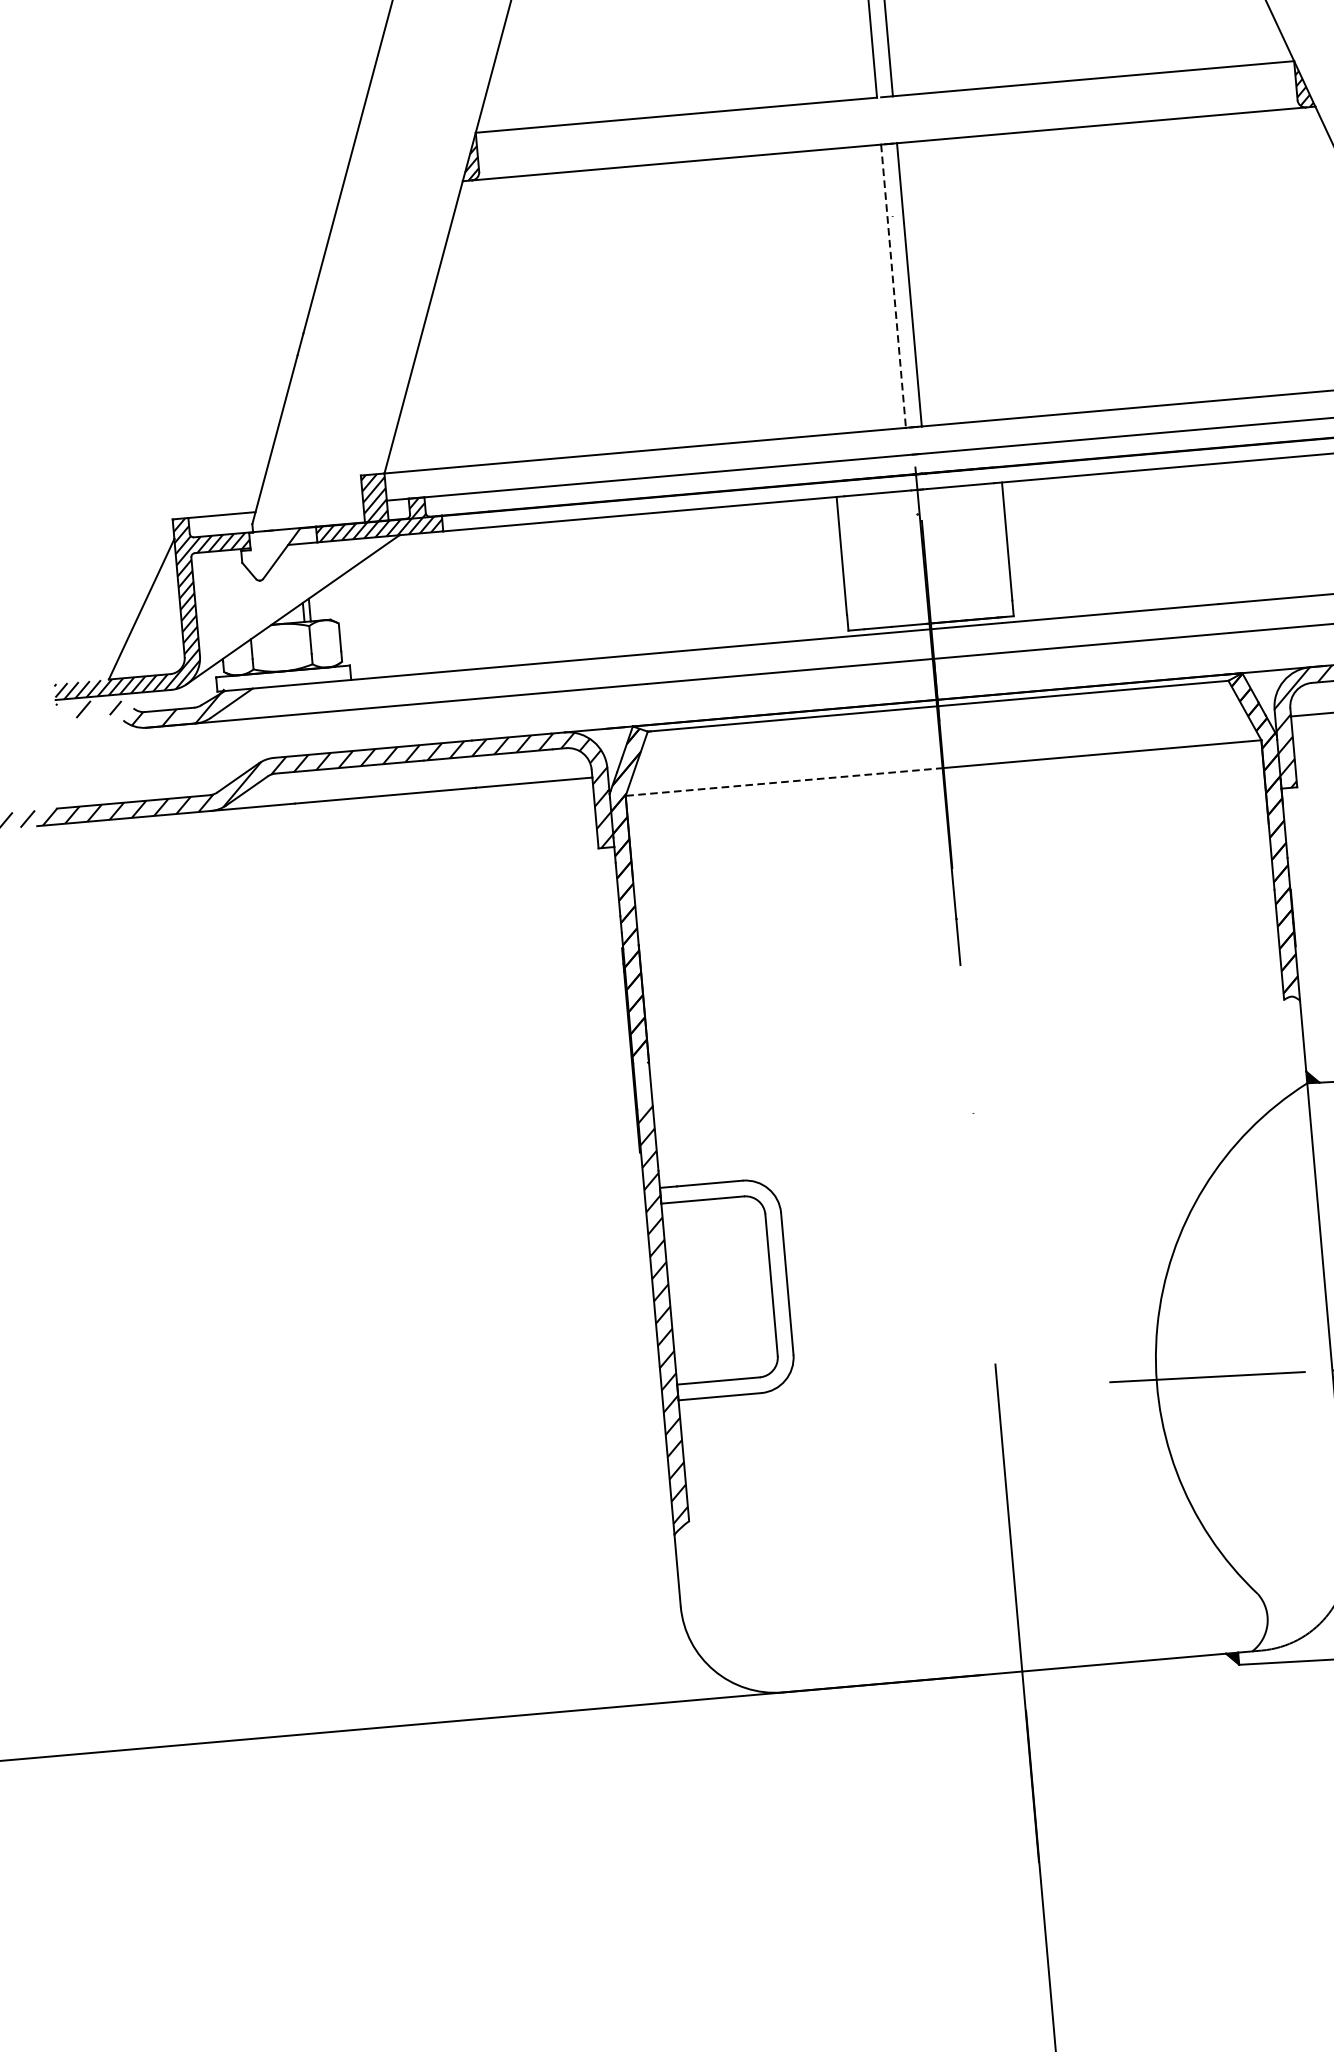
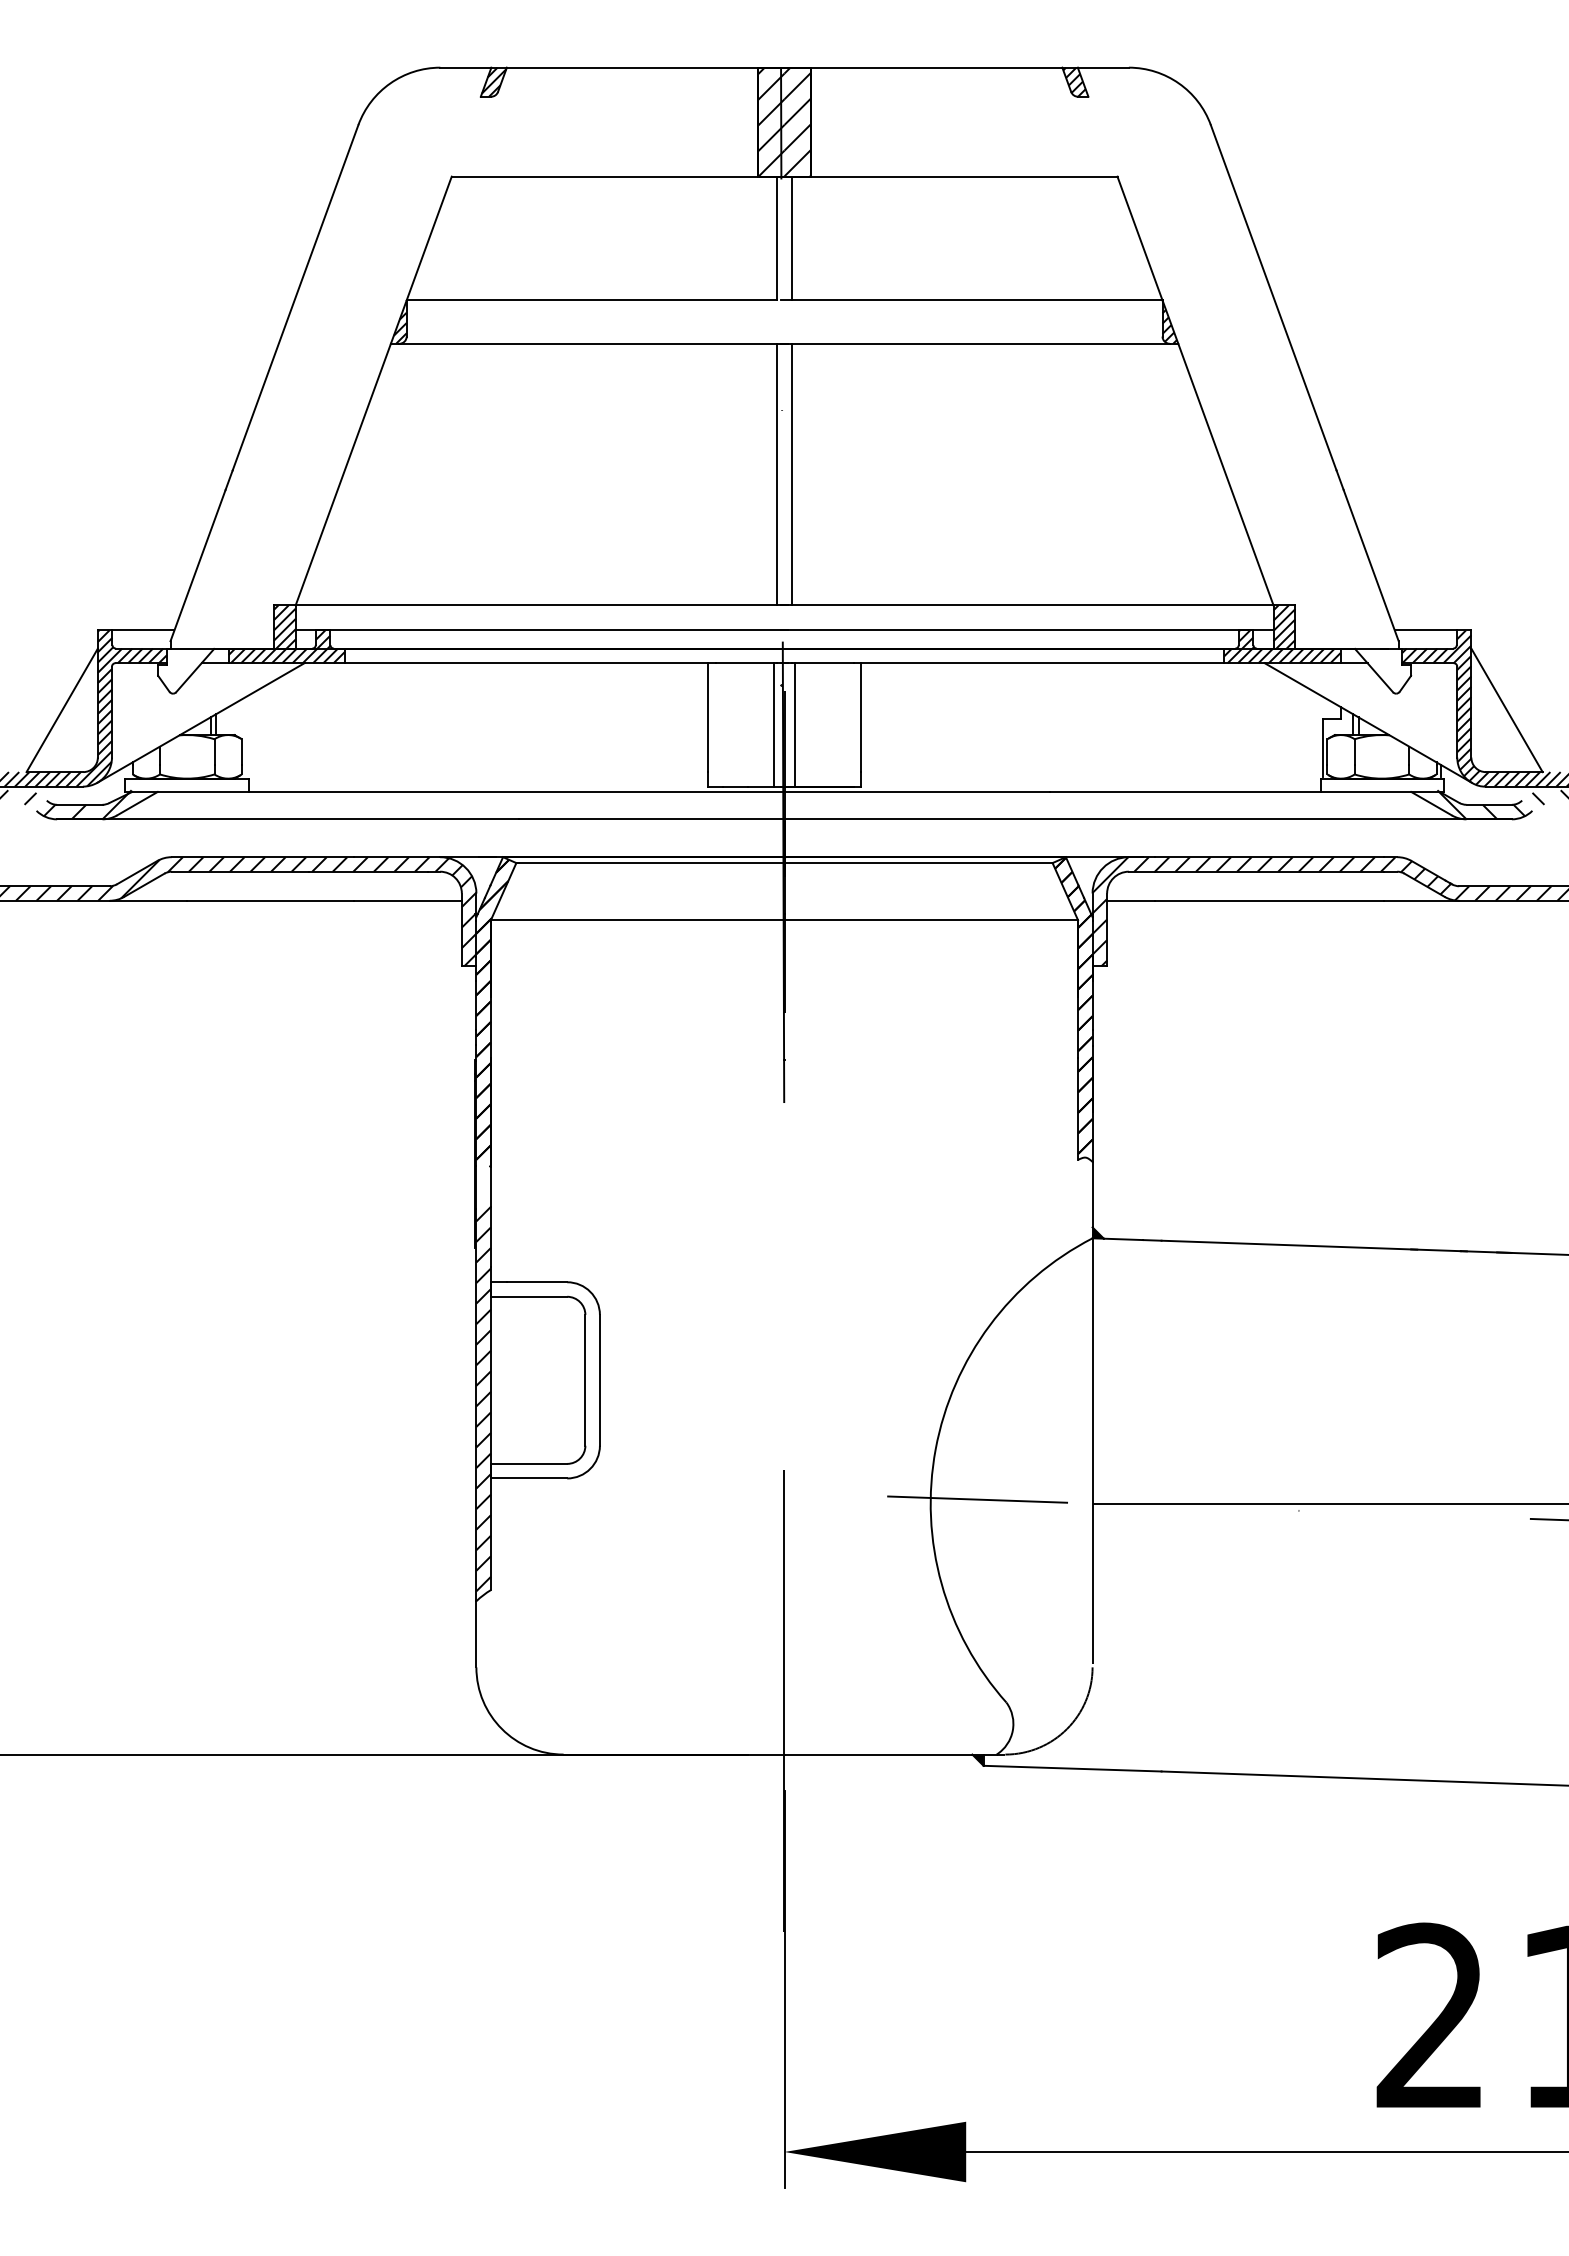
line: (893, 286) -> (777, 474), dashed -> solid
line: (936, 555) -> (795, 724), added
line: (913, 557) -> (773, 724), added
line: (784, 782) -> (637, 920), dashed -> solid

